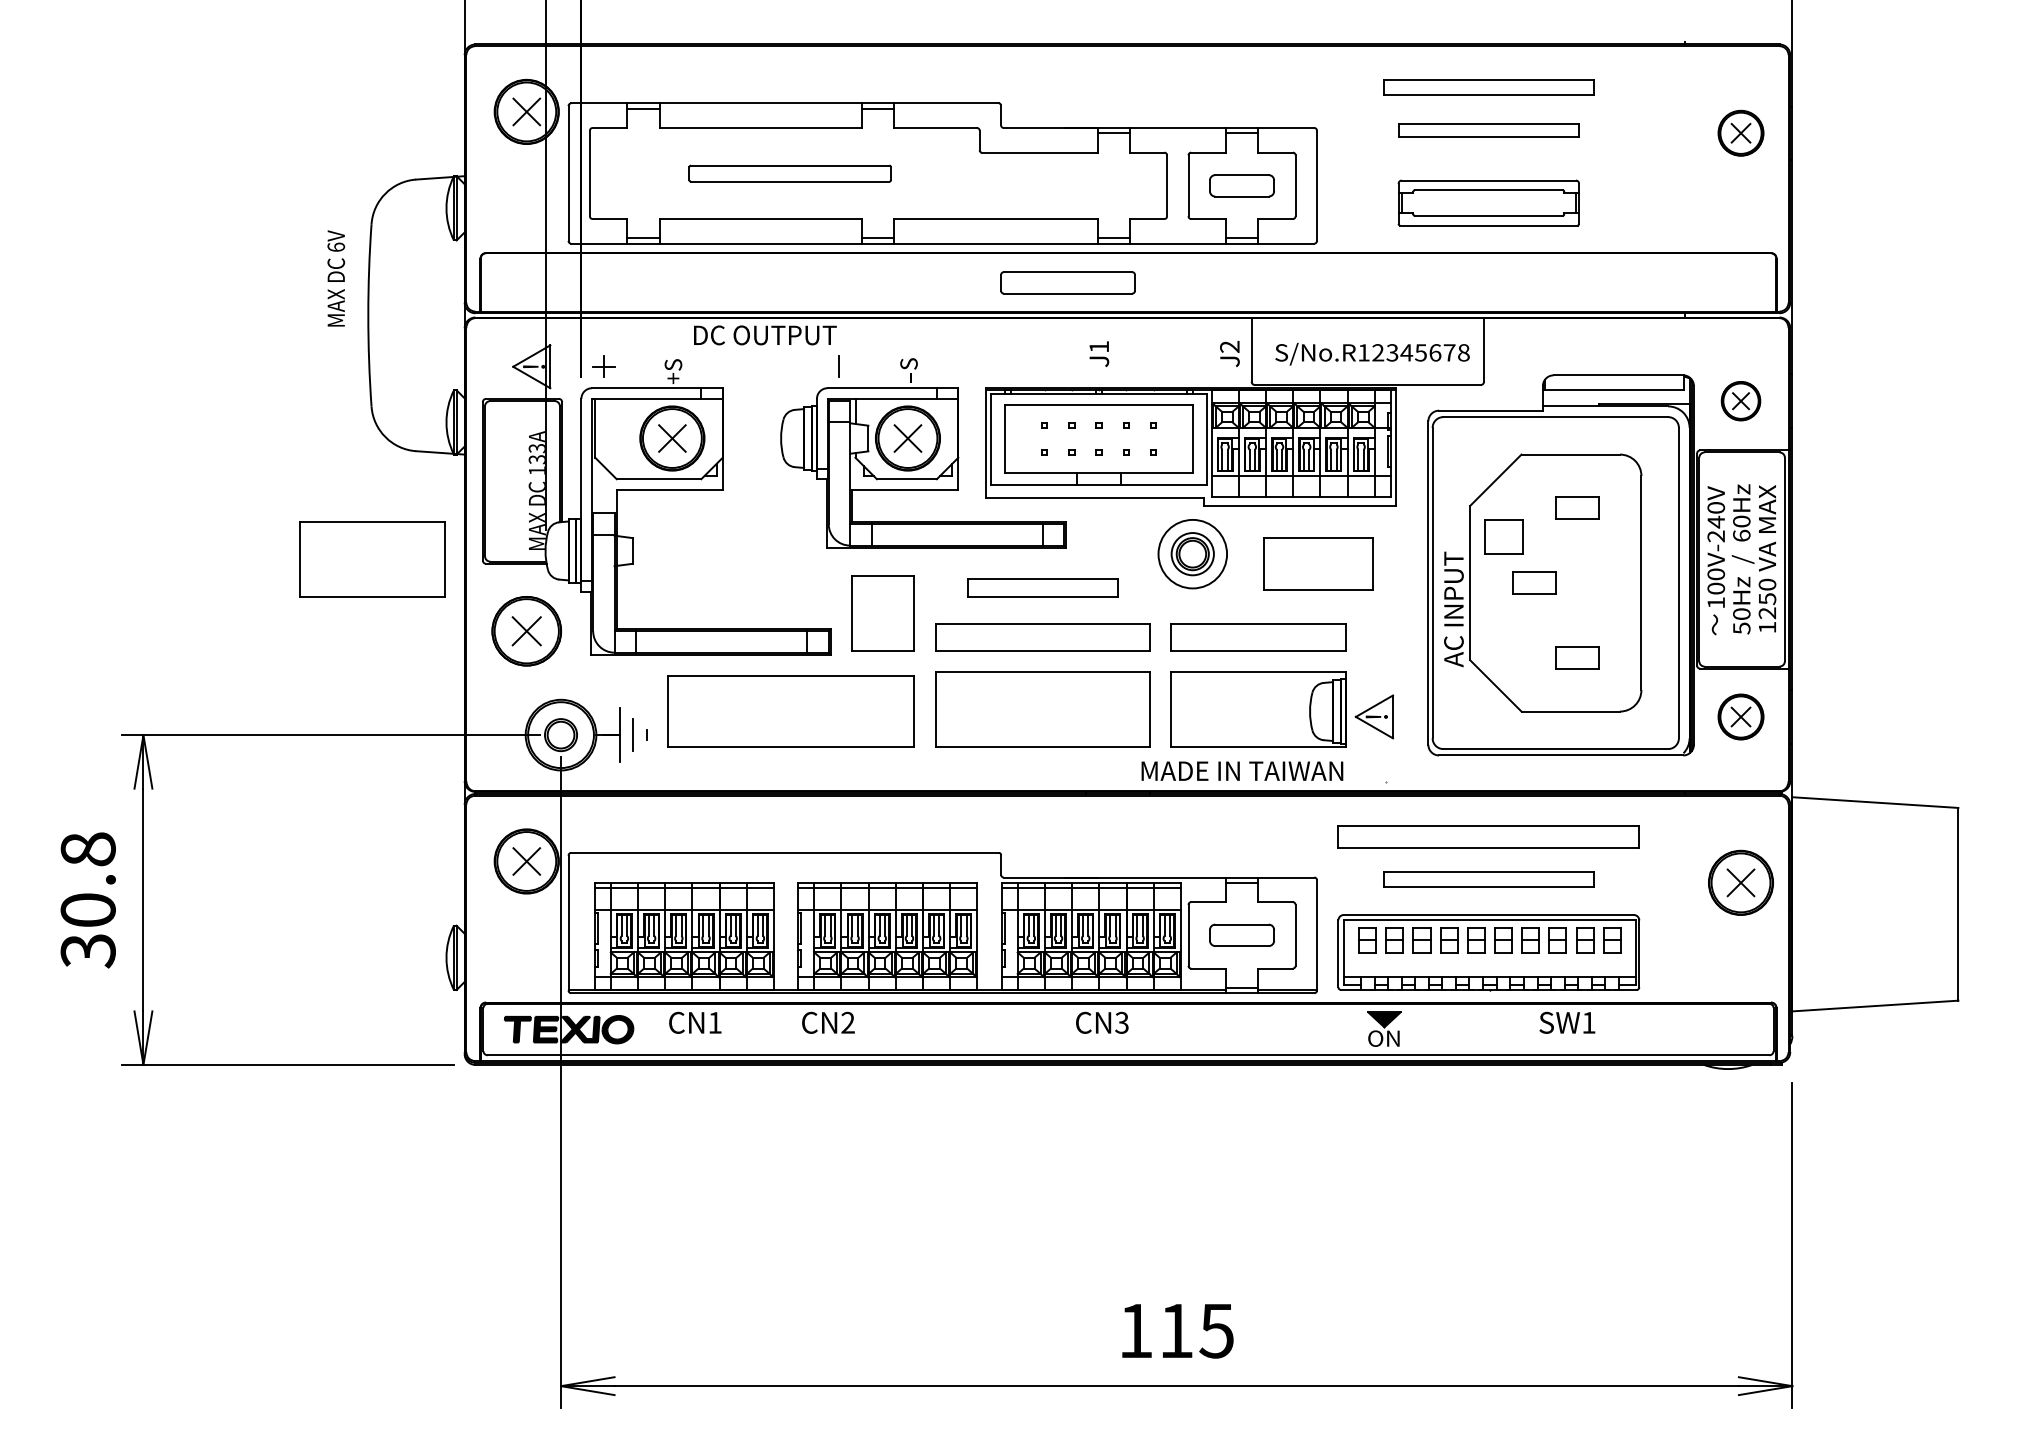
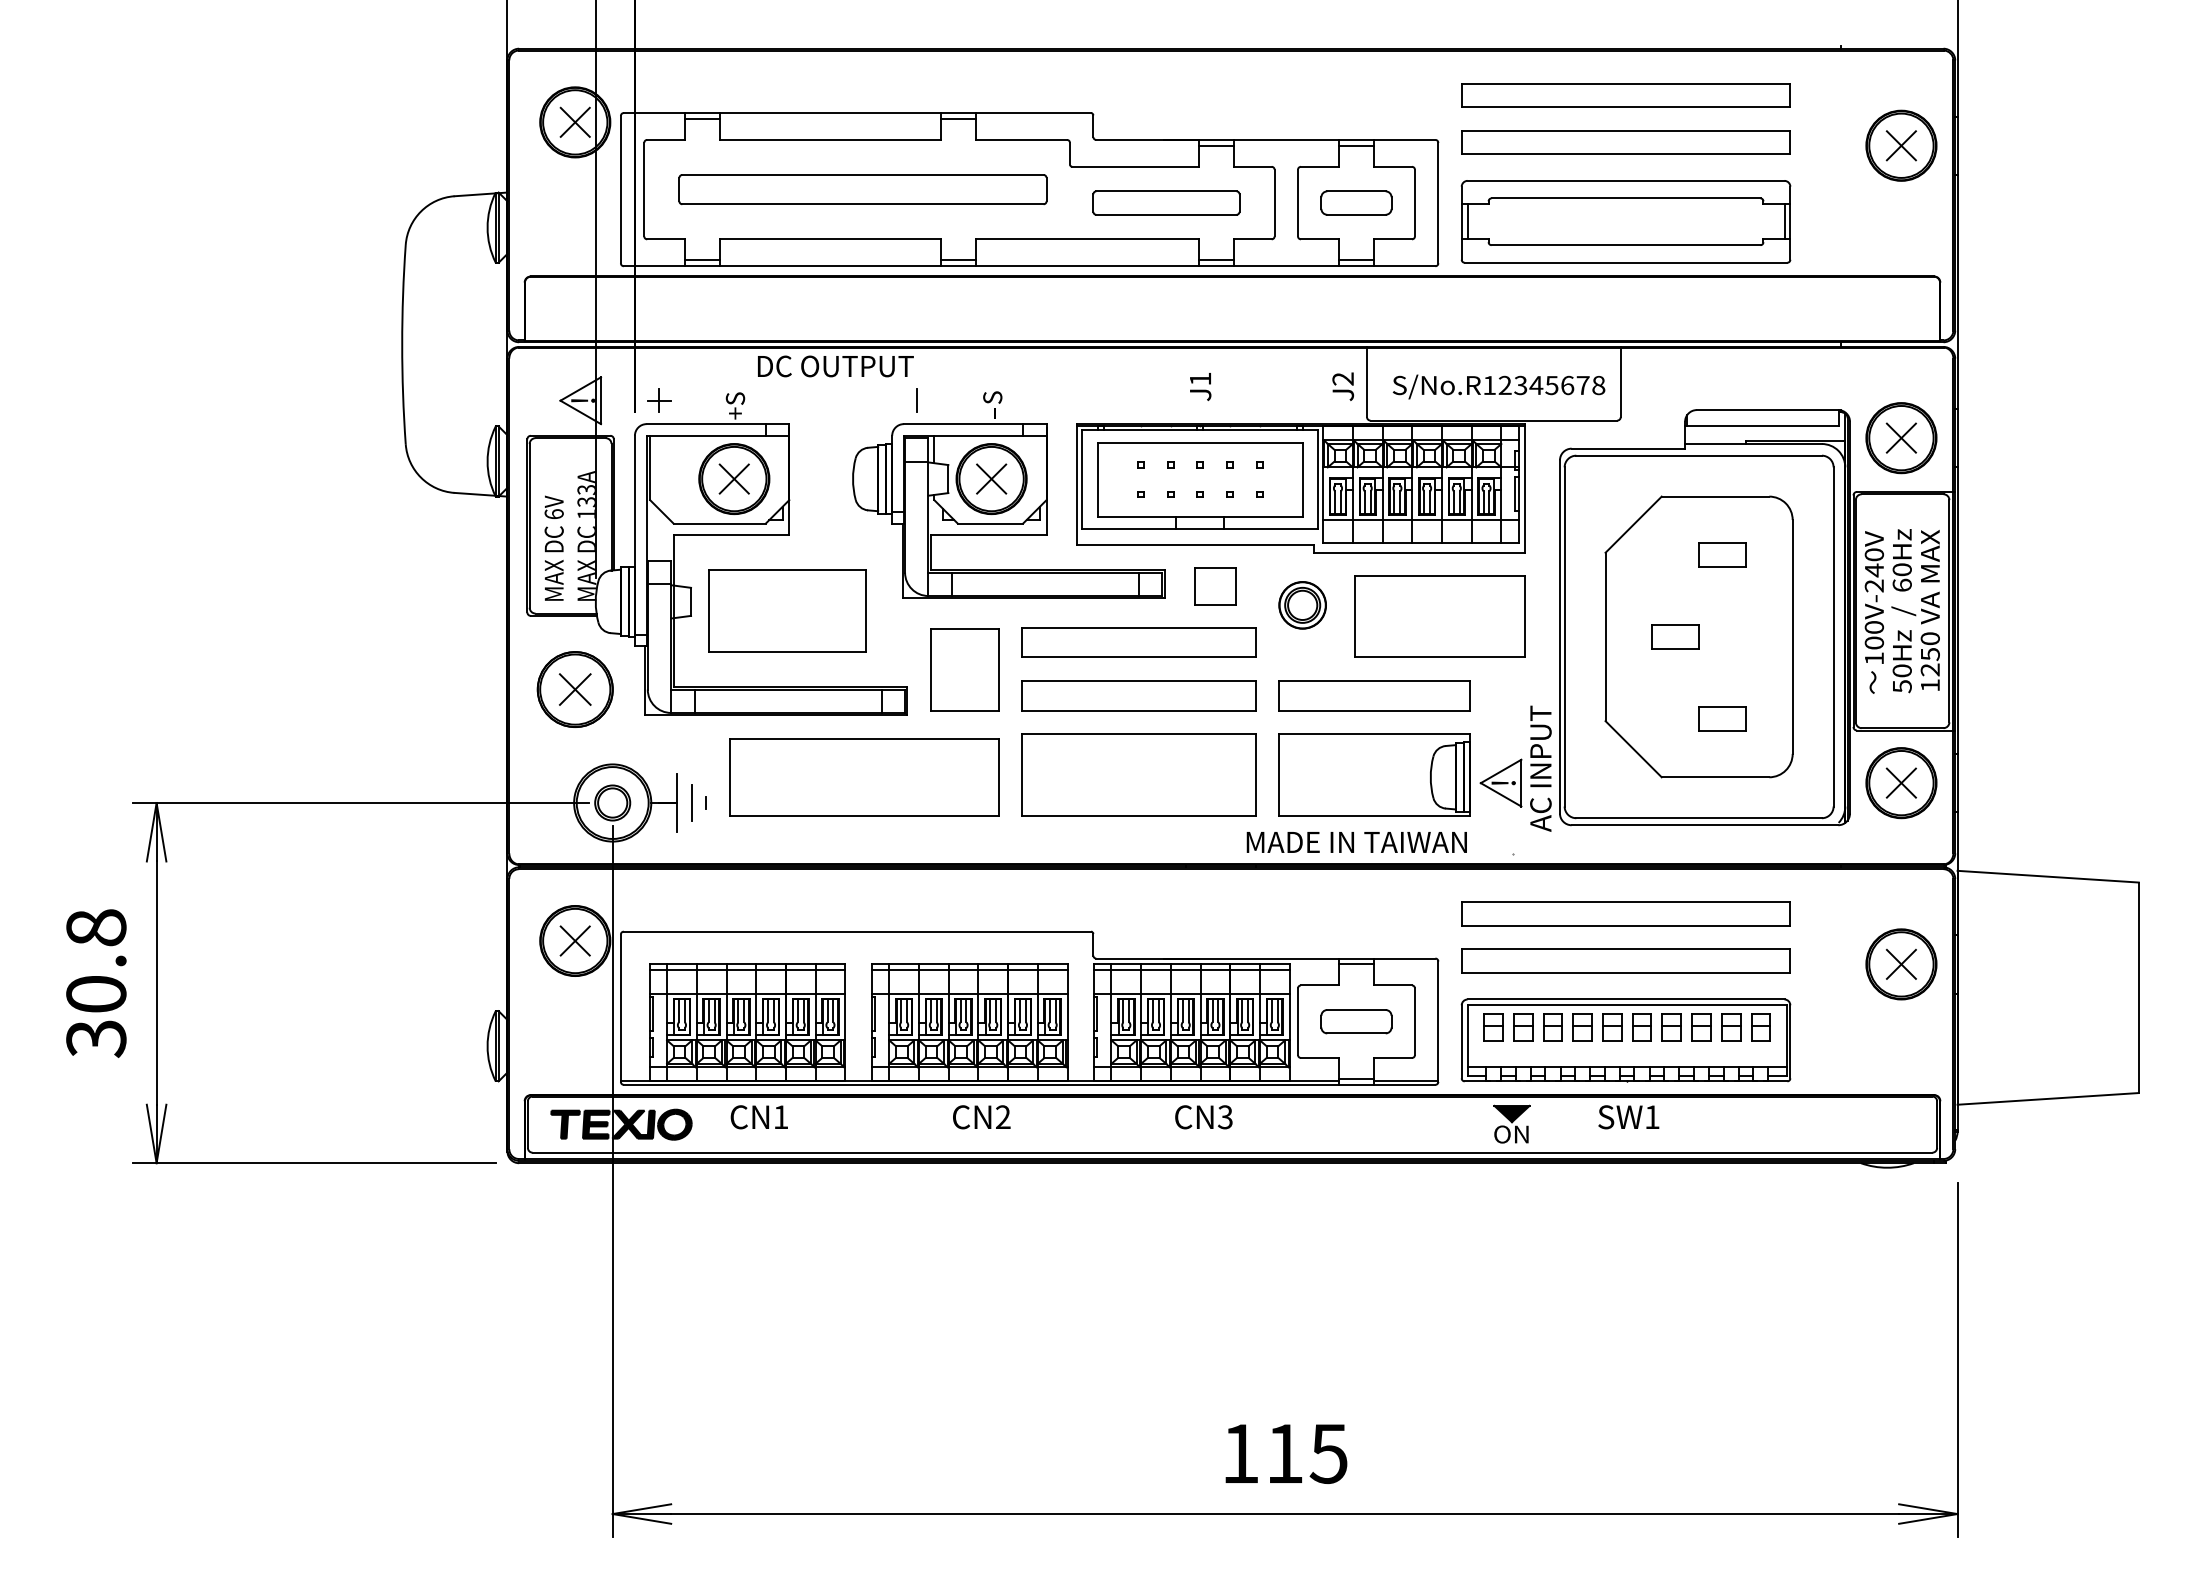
part: (1488, 87) -> (1625, 95), size x1.43
part: (1488, 130) -> (1625, 142), size x1.67
part: (1741, 133) -> (1901, 145), size x1.43
part: (789, 173) -> (862, 189), size x1.67
part: (1488, 202) -> (1625, 221), size x1.67
text: (335, 277) -> (553, 547), moved
part: (1068, 282) -> (1166, 202), moved
part: (1741, 401) -> (1901, 438), size x1.67
part: (1503, 536) -> (1215, 586), moved
circle: (1192, 554) -> (1302, 605), size x0.62
part: (372, 558) -> (787, 610), moved
part: (1318, 564) -> (1439, 616), size x1.43
part: (1042, 588) -> (1138, 642), size x1.43
text: (1453, 609) -> (1540, 768), moved
part: (1741, 717) -> (1901, 783), size x1.43
part: (1488, 879) -> (1625, 960), size x1.43
text: (828, 1023) -> (981, 1117), moved
text: (1567, 1023) -> (1628, 1117), moved

